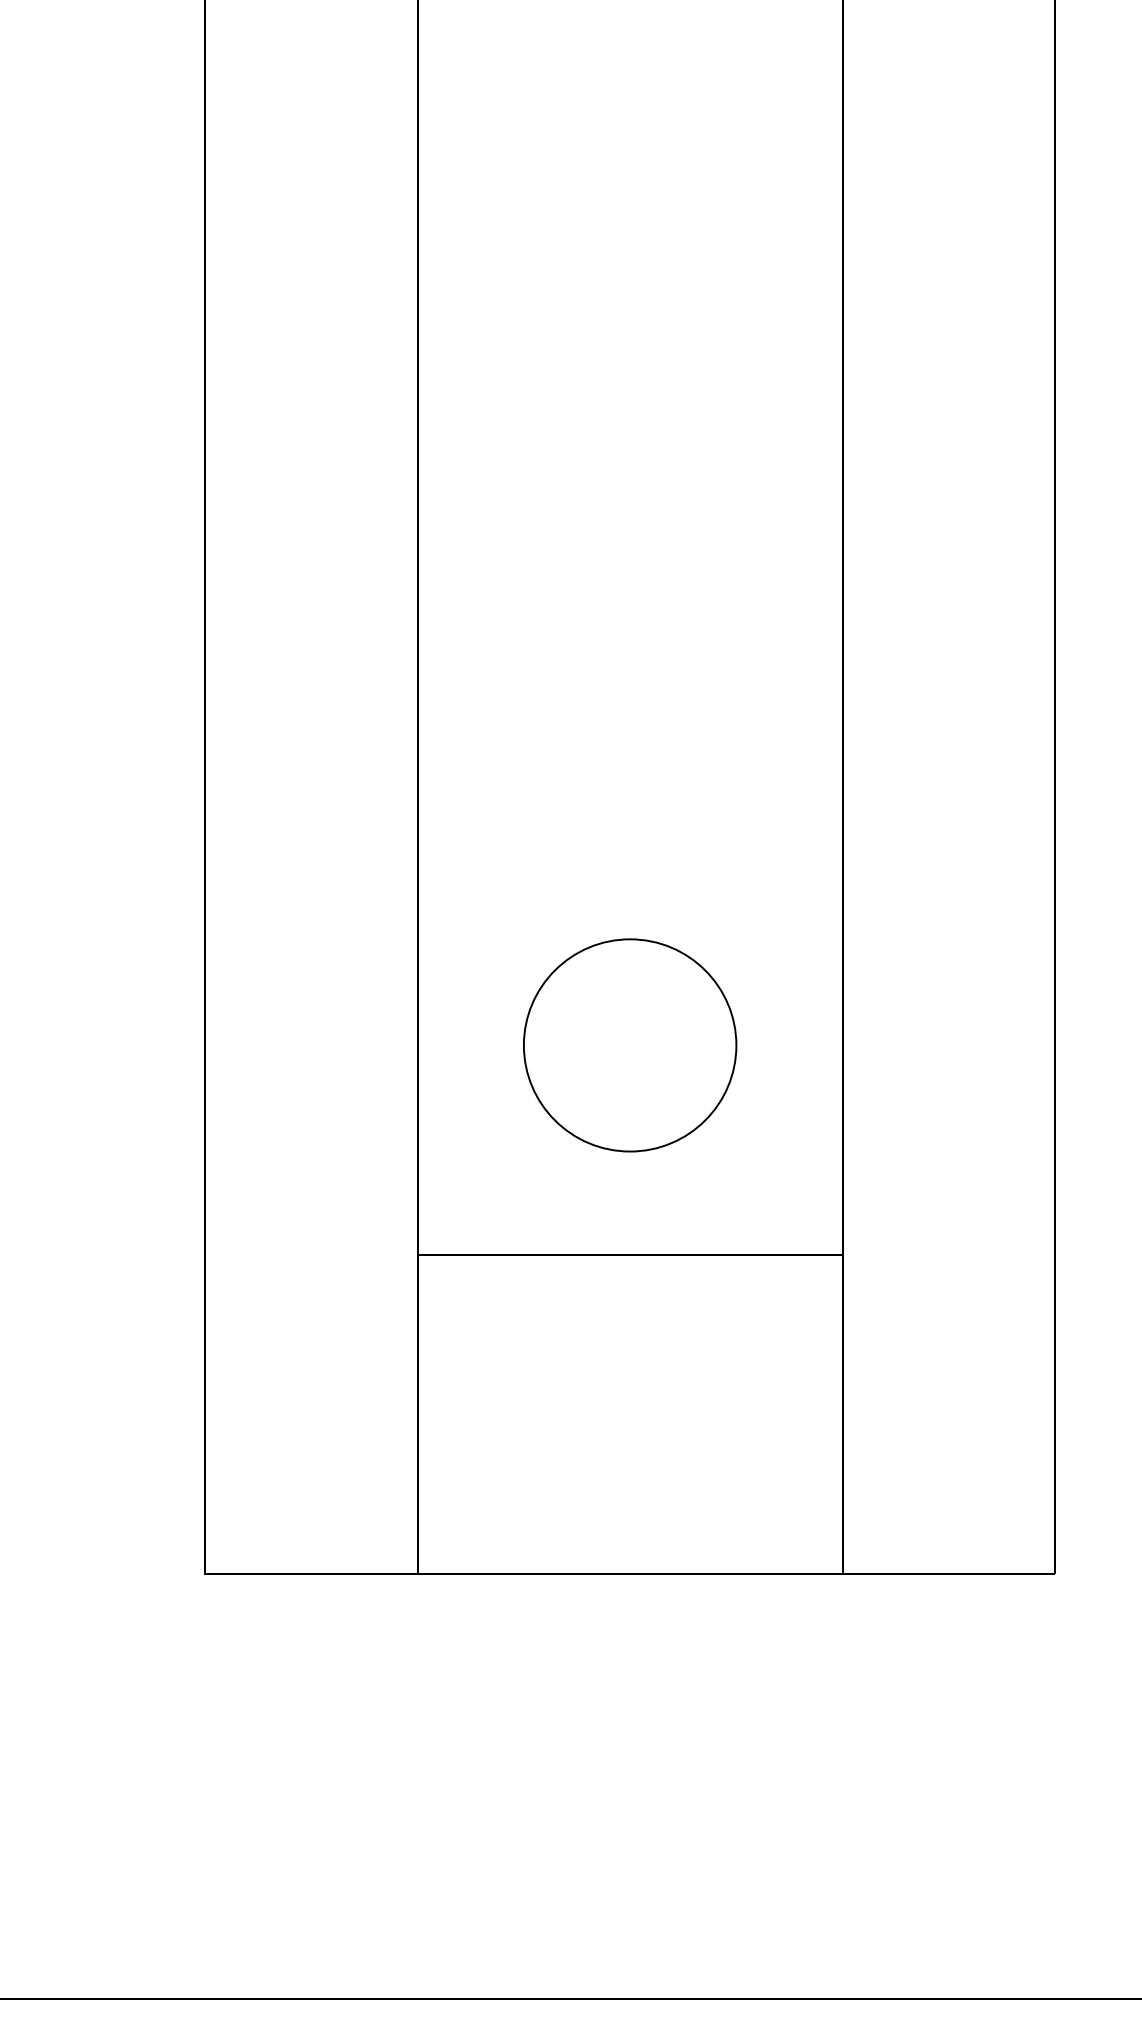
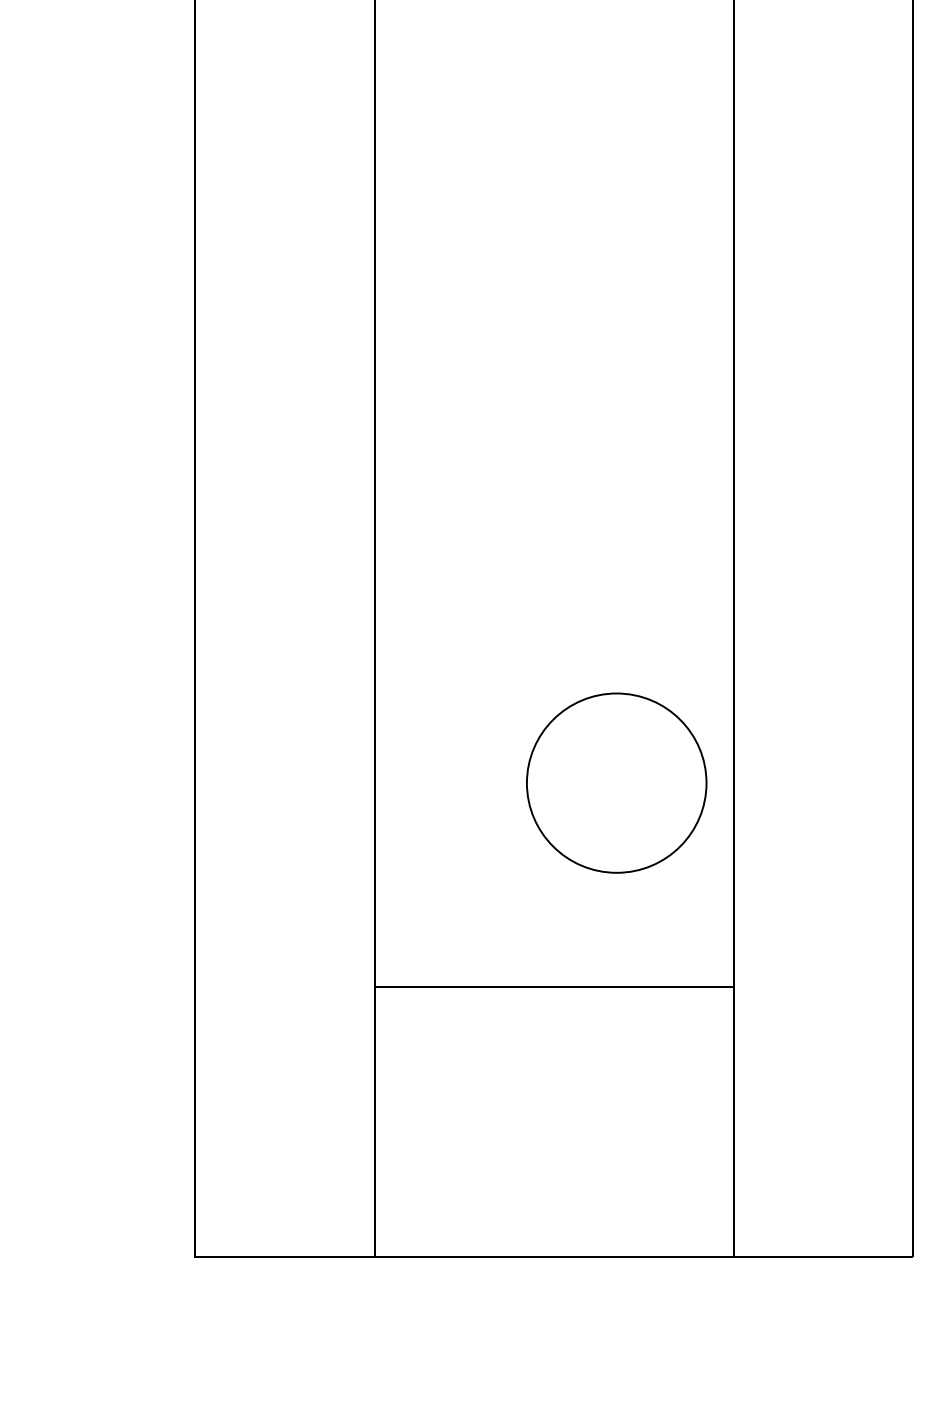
circle: (630, 1045) -> (617, 783), moved

